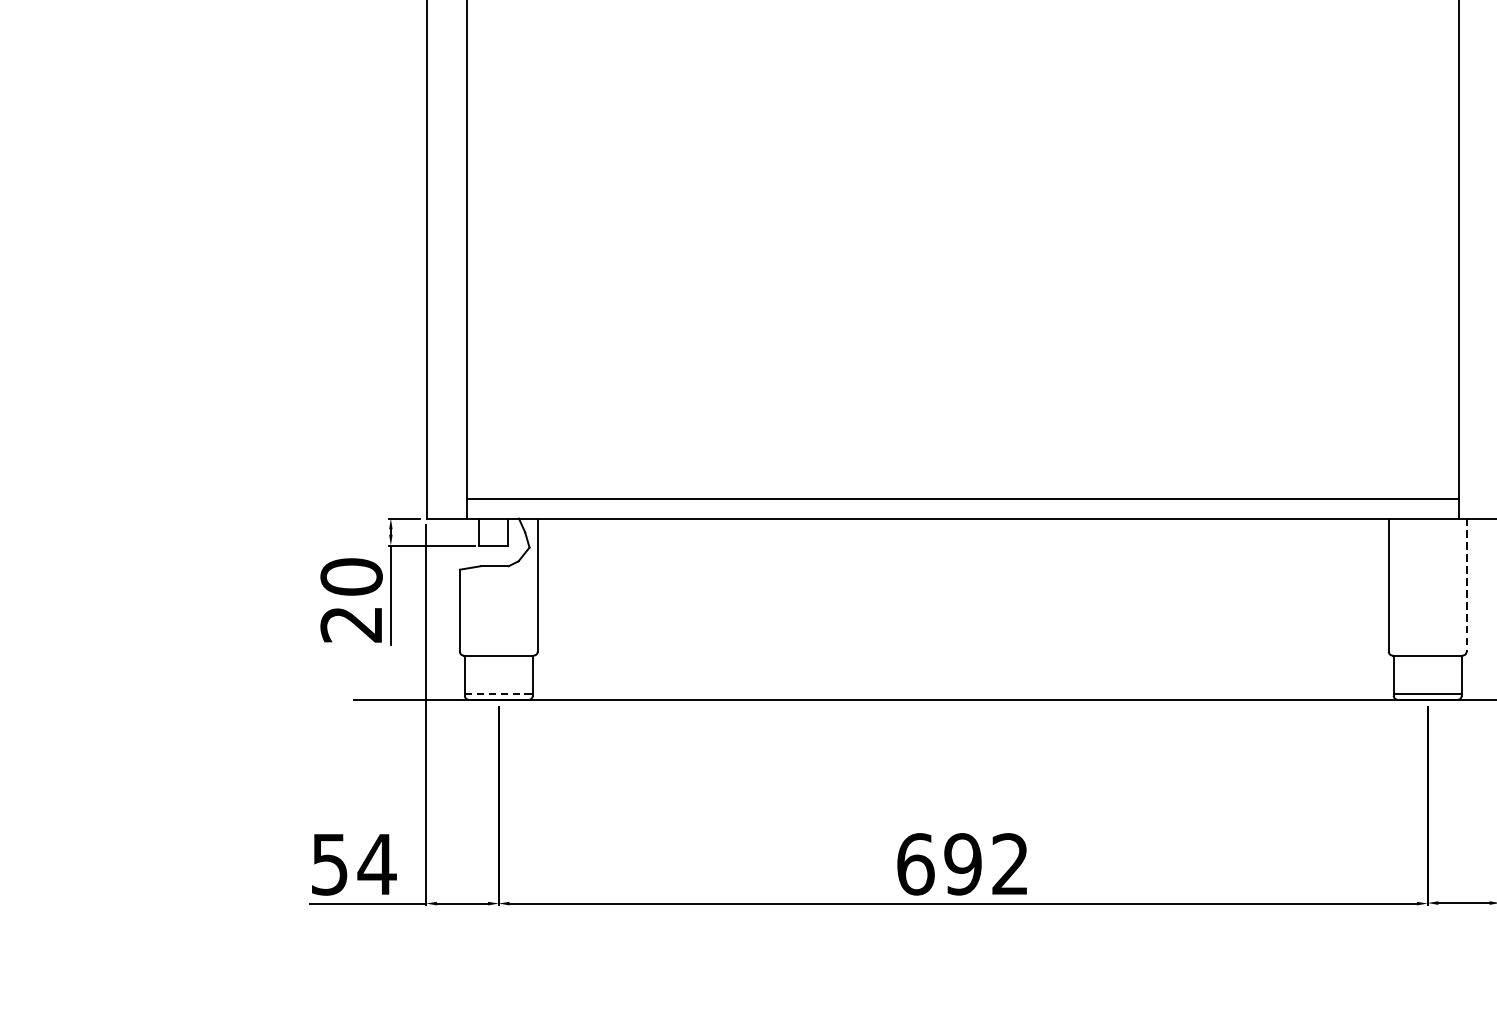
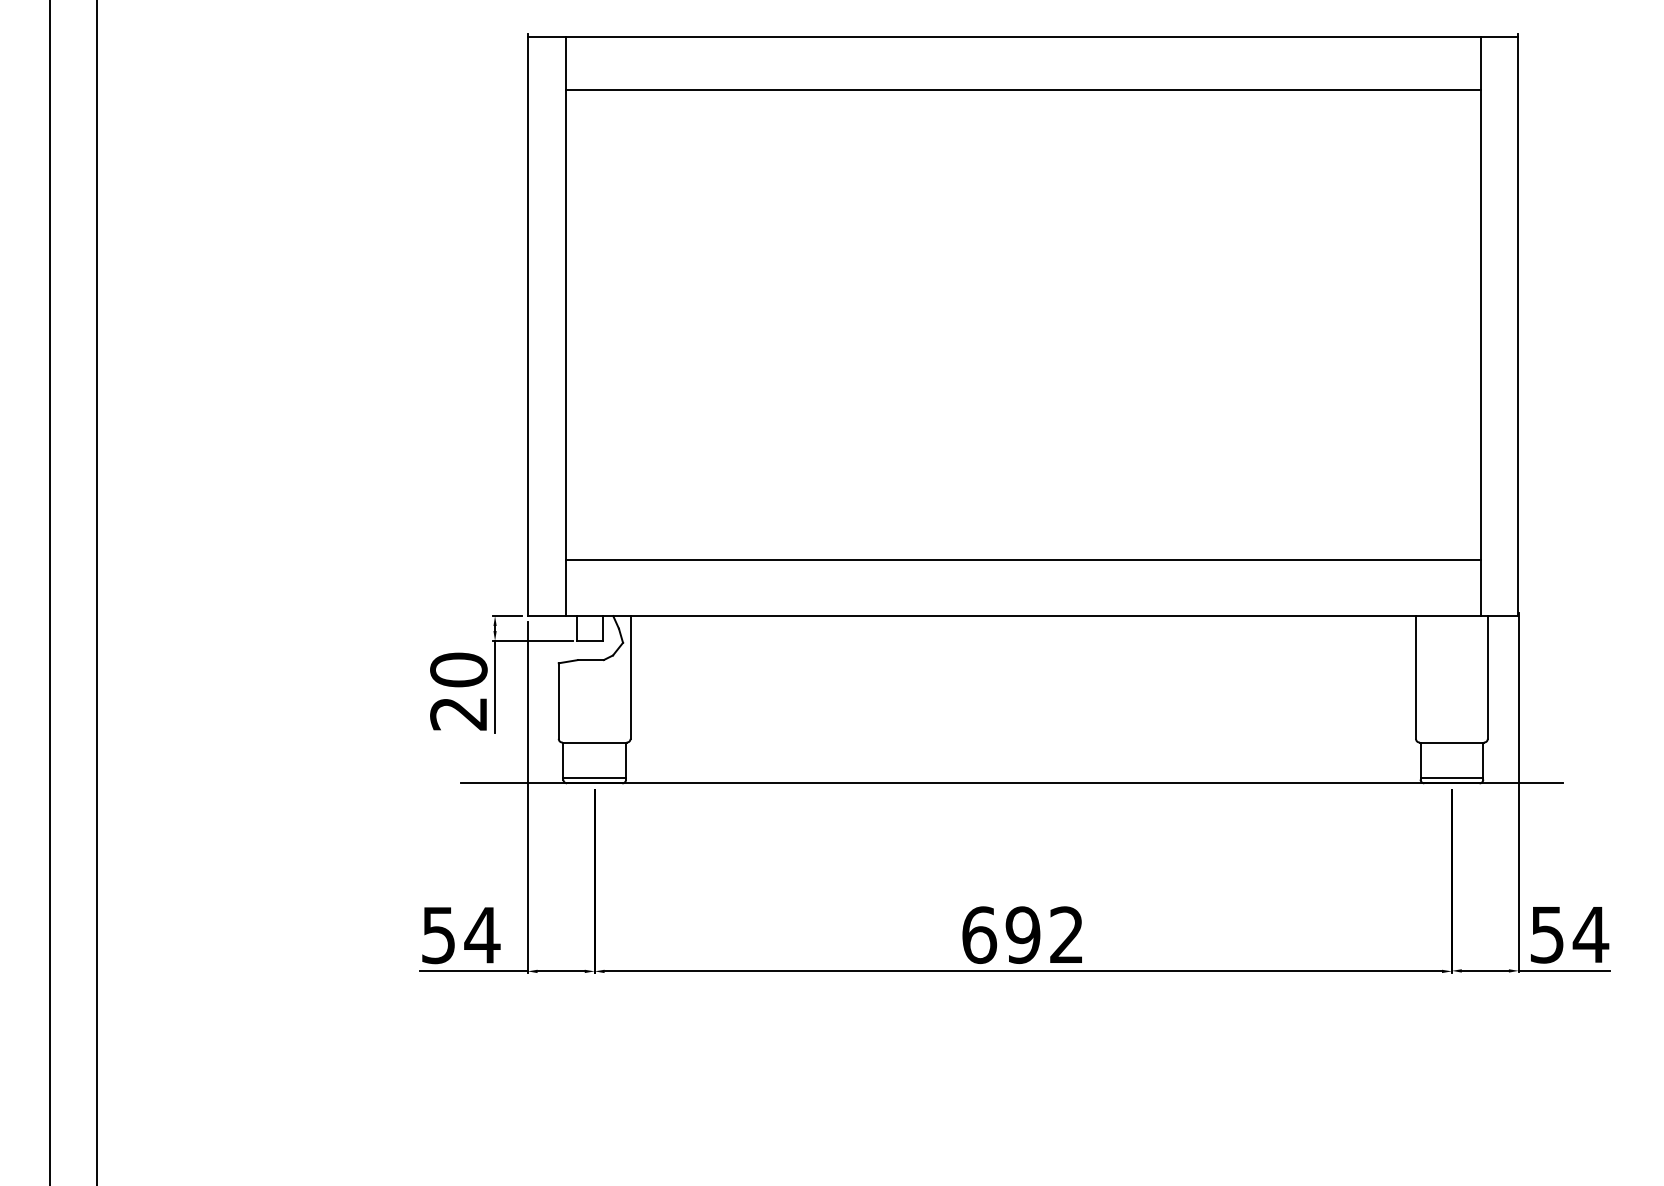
line: (963, 499) -> (1023, 560), moved
line: (1466, 585) -> (1487, 677), dashed -> solid
line: (499, 694) -> (595, 778), dashed -> solid

